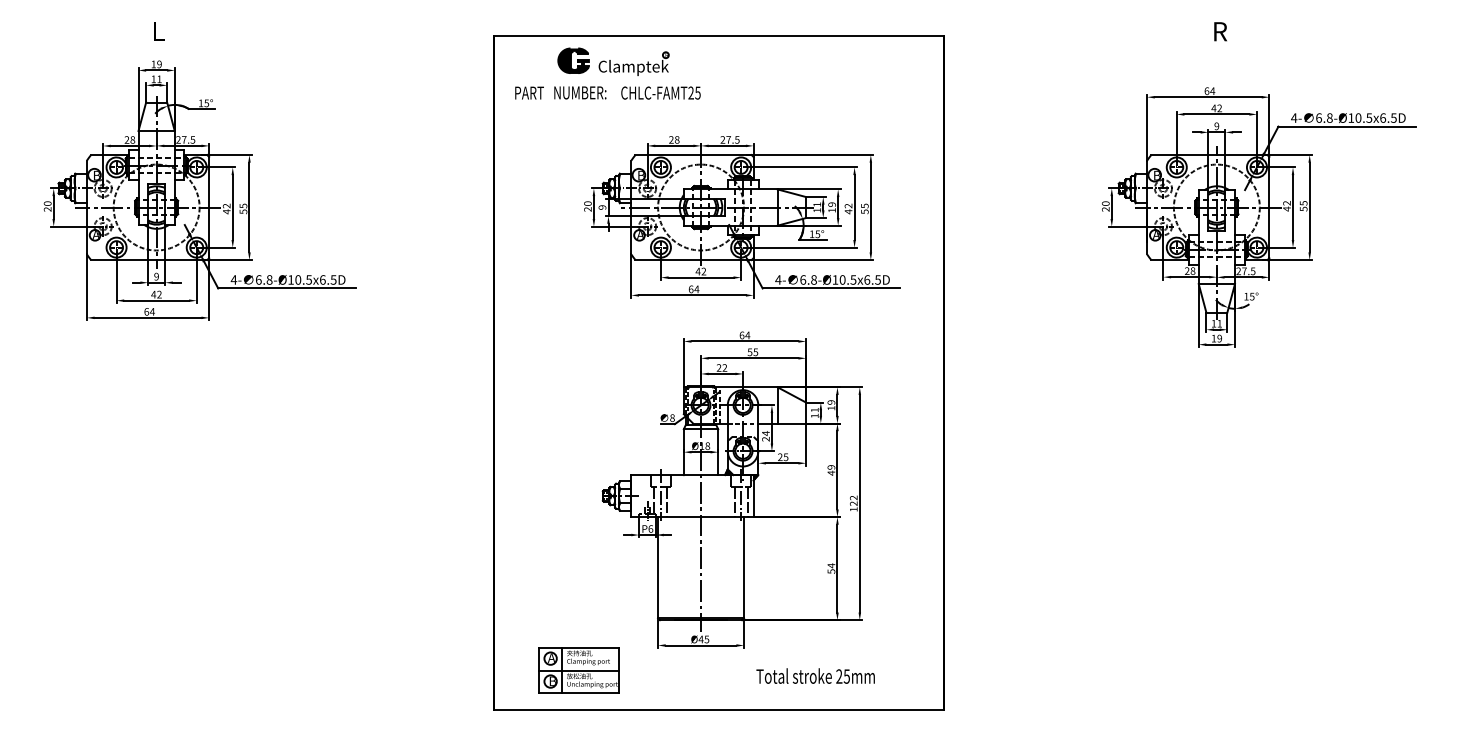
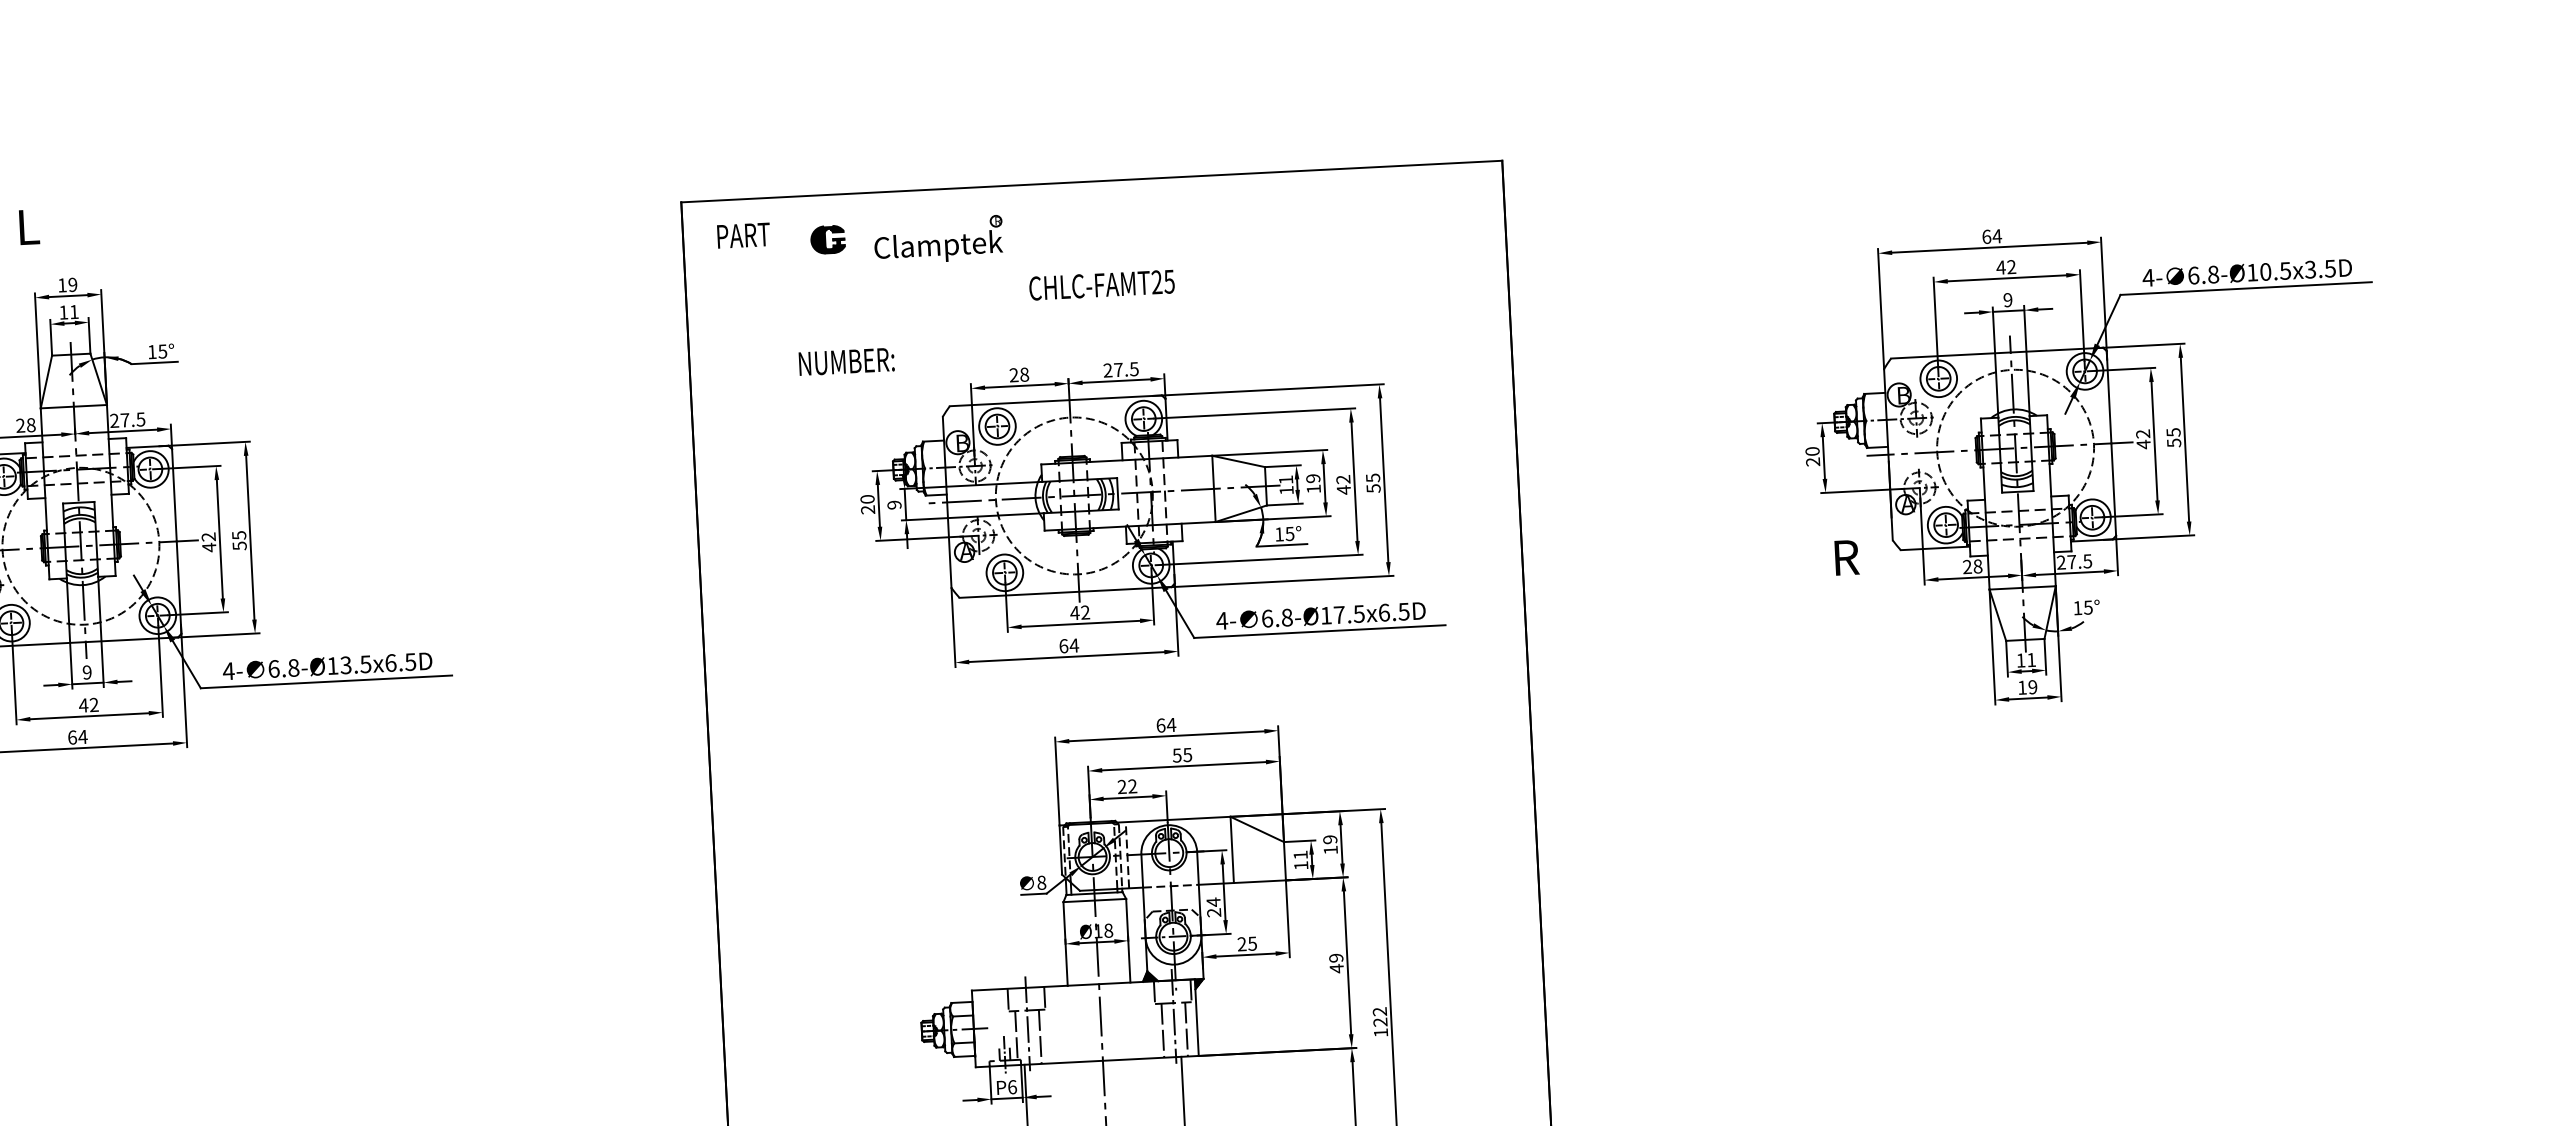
text: (159, 31) -> (29, 226), moved
text: (1220, 31) -> (1846, 557), moved
part: (573, 60) -> (827, 239), size x0.6
text: (529, 92) -> (743, 234), moved
text: (580, 92) -> (846, 361), moved
text: (660, 92) -> (1101, 284), moved
text: (1383, 117) -> (2311, 268), 6.8-Ø10.5x6.5D -> 6.8-Ø10.5x3.5D
text: (298, 279) -> (346, 664), 6.8-Ø10.5x6.5D -> 6.8-Ø13.5x6.5D
text: (842, 279) -> (1339, 614), 6.8-Ø10.5x6.5D -> 6.8-Ø17.5x6.5D

